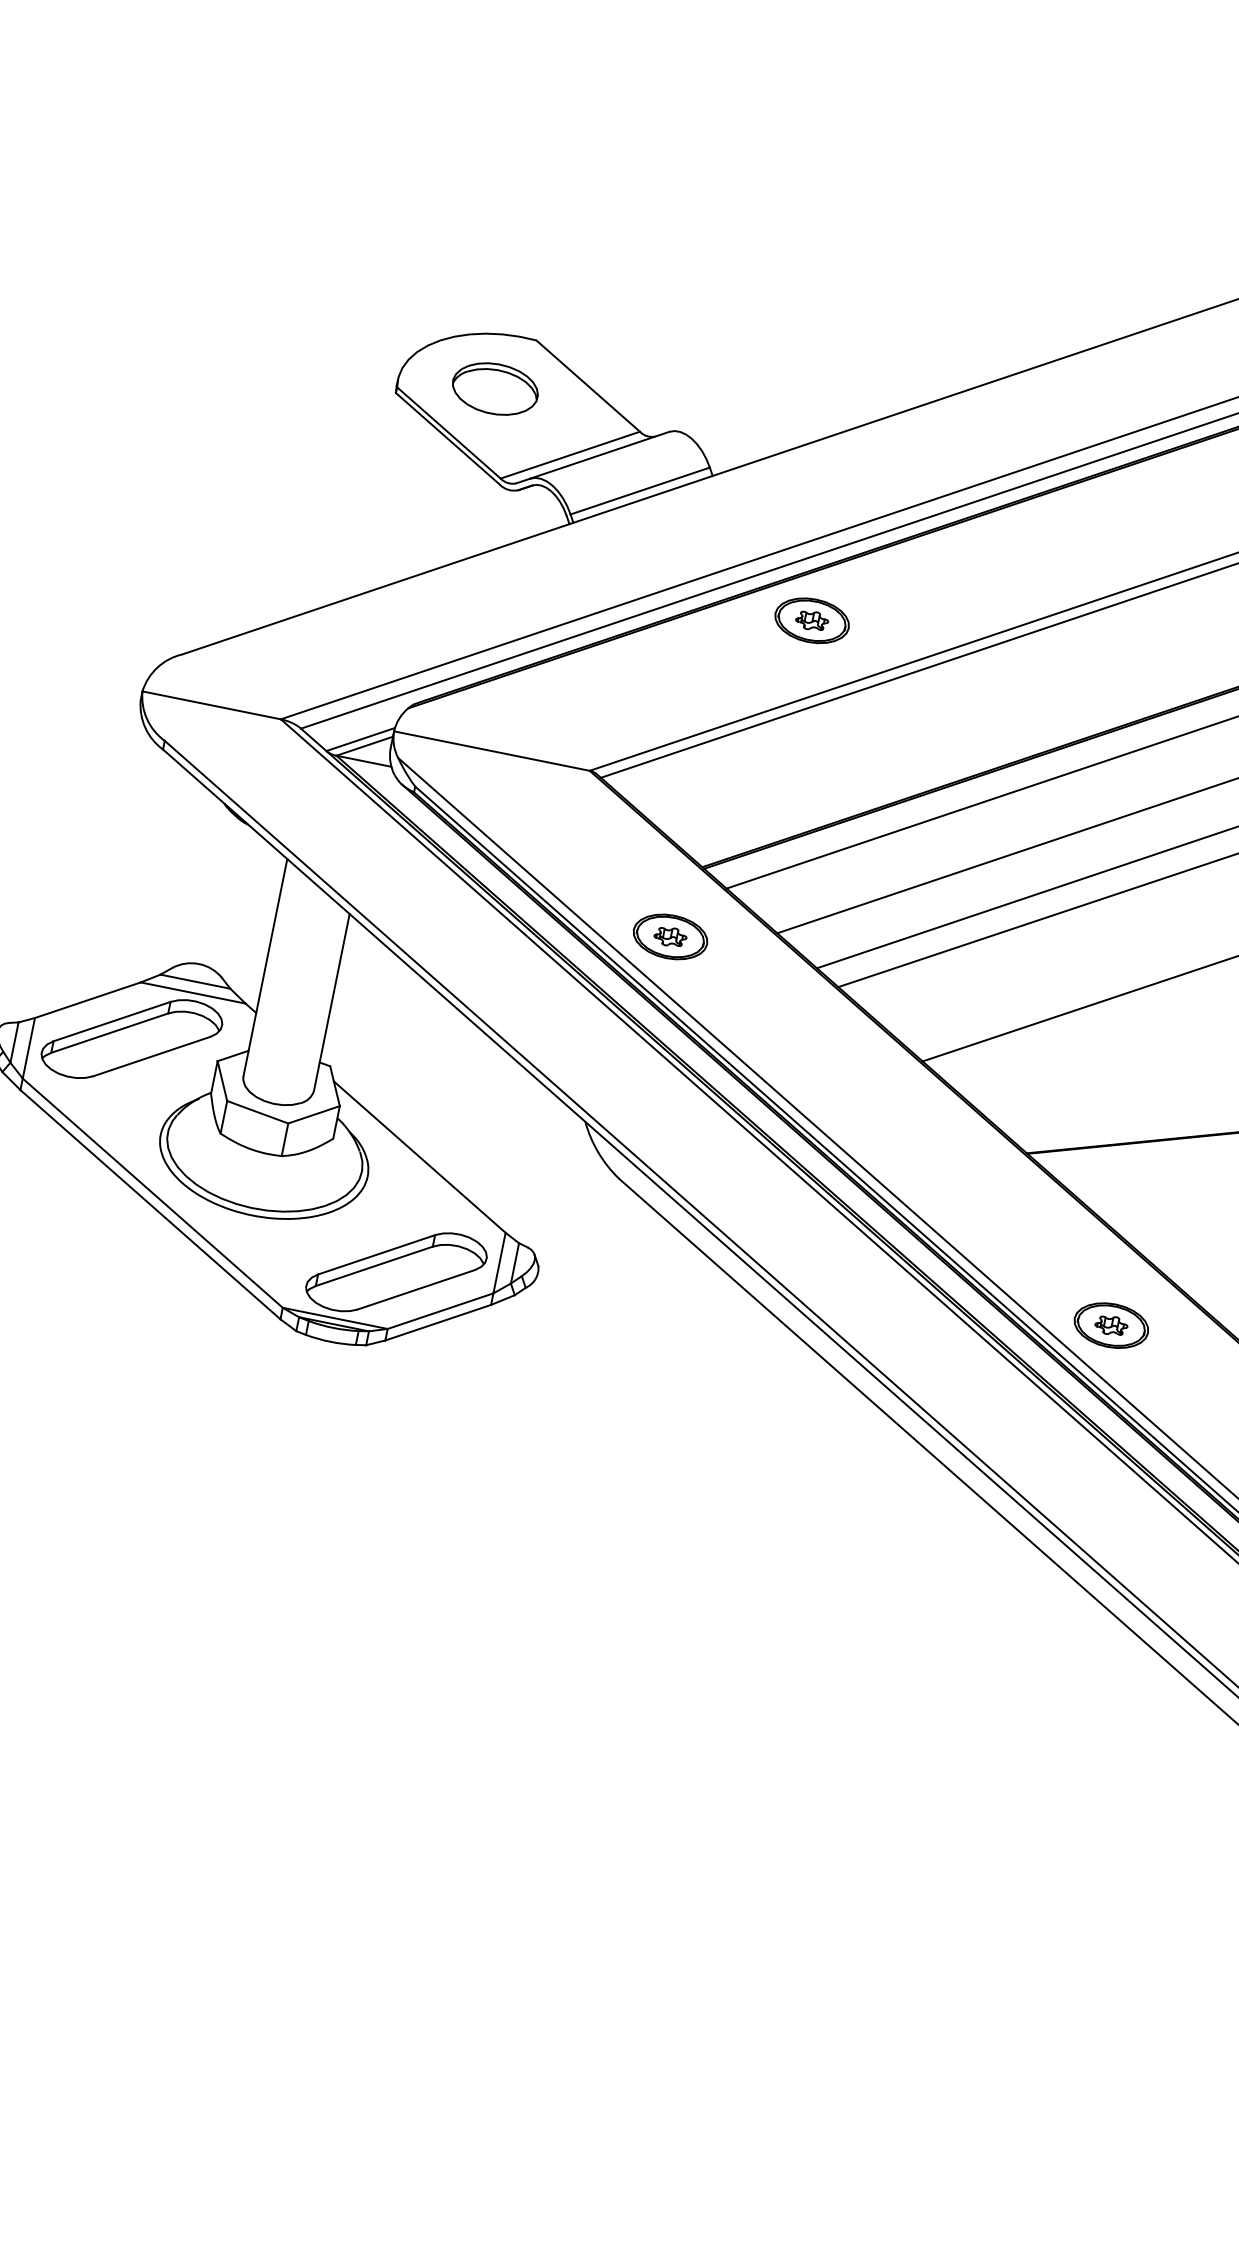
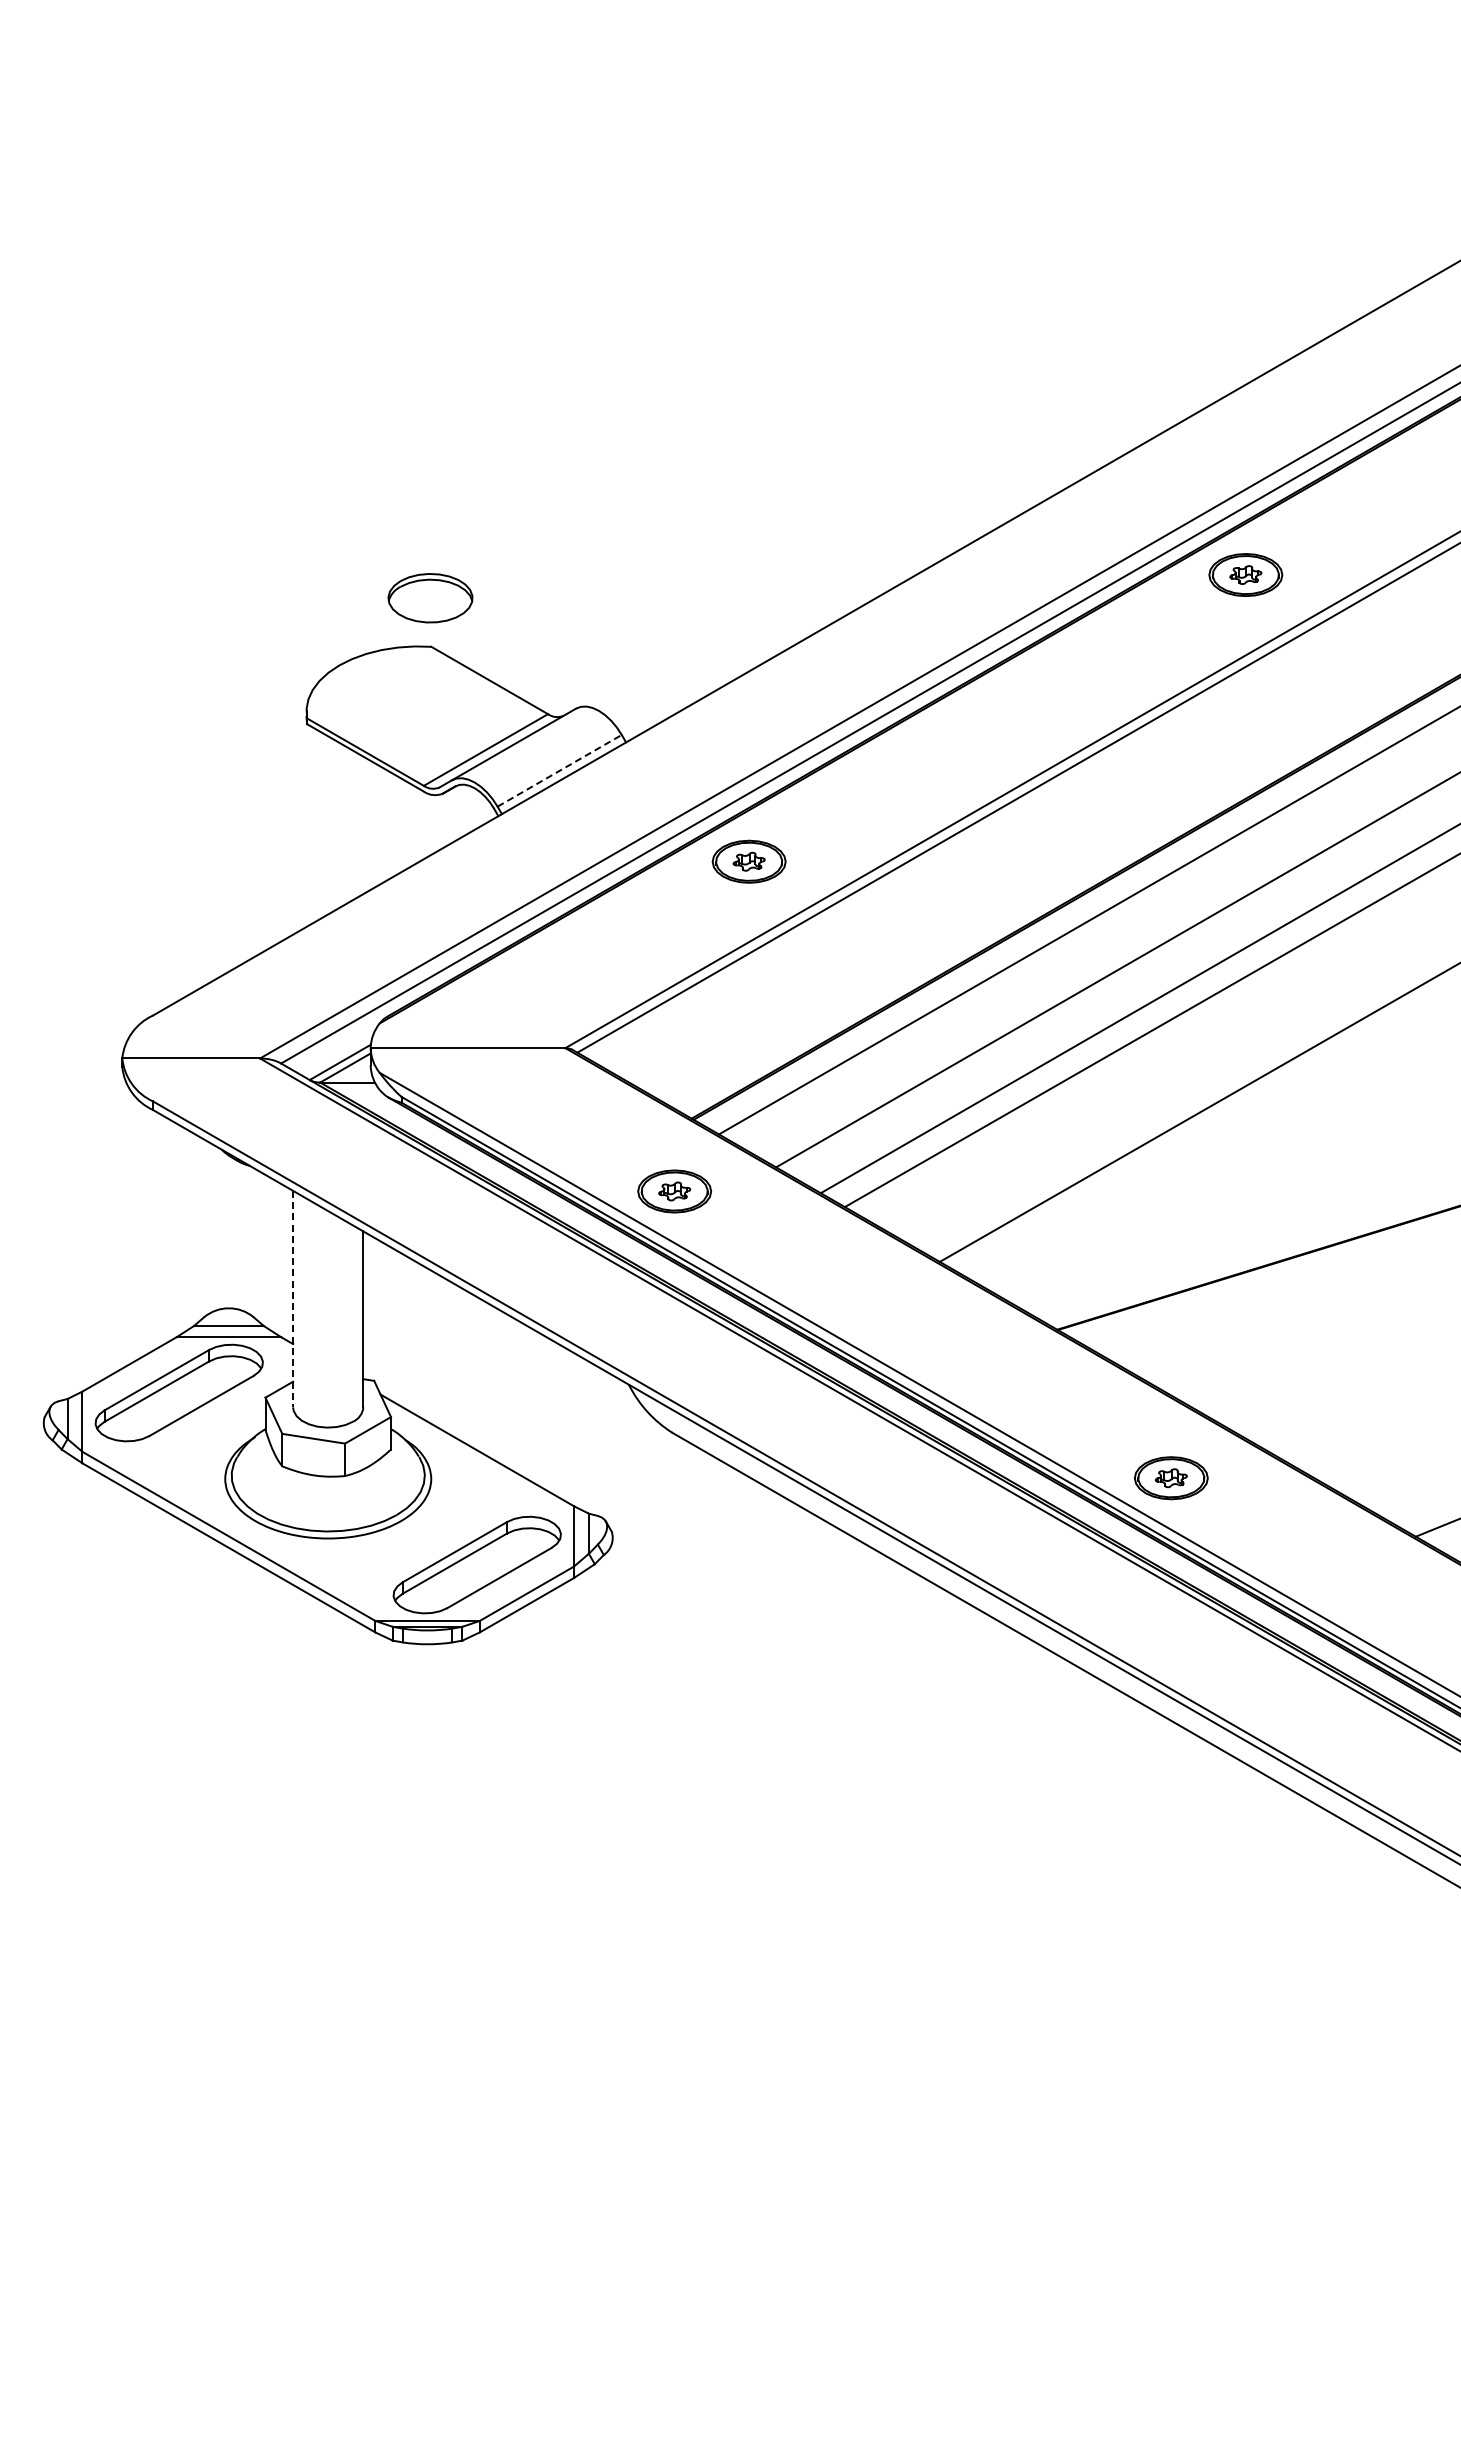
part: (495, 389) -> (430, 598), moved
line: (640, 490) -> (559, 770), solid -> dashed
line: (265, 968) -> (293, 1299), solid -> dashed

